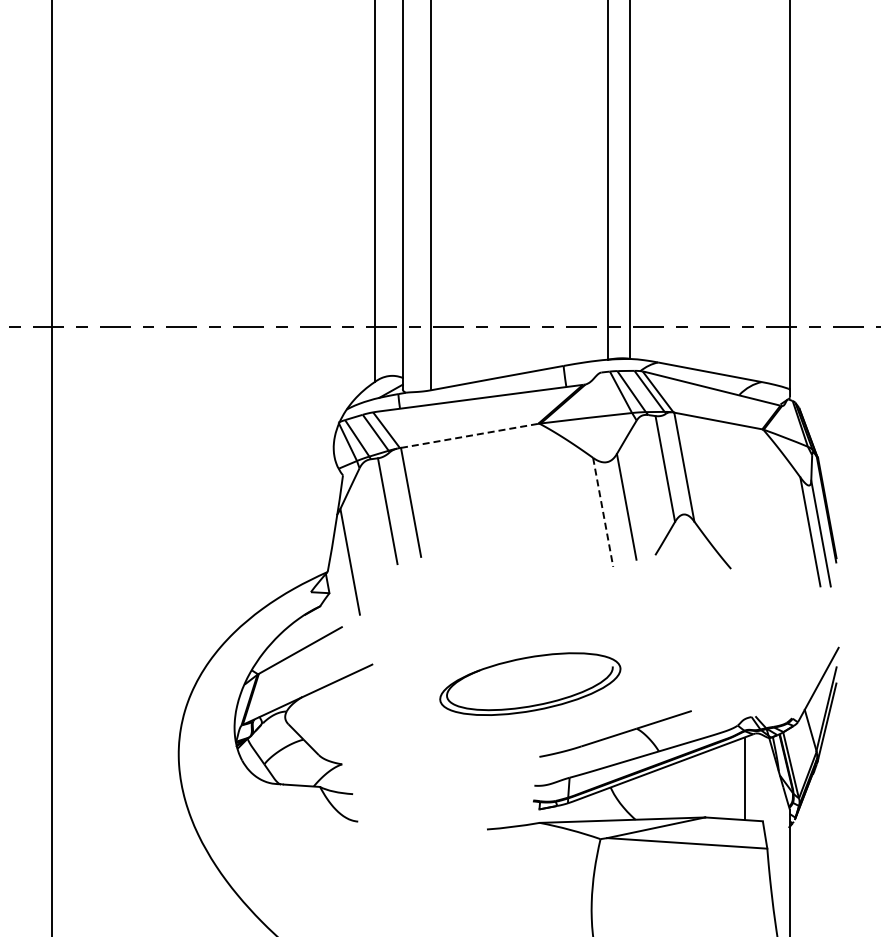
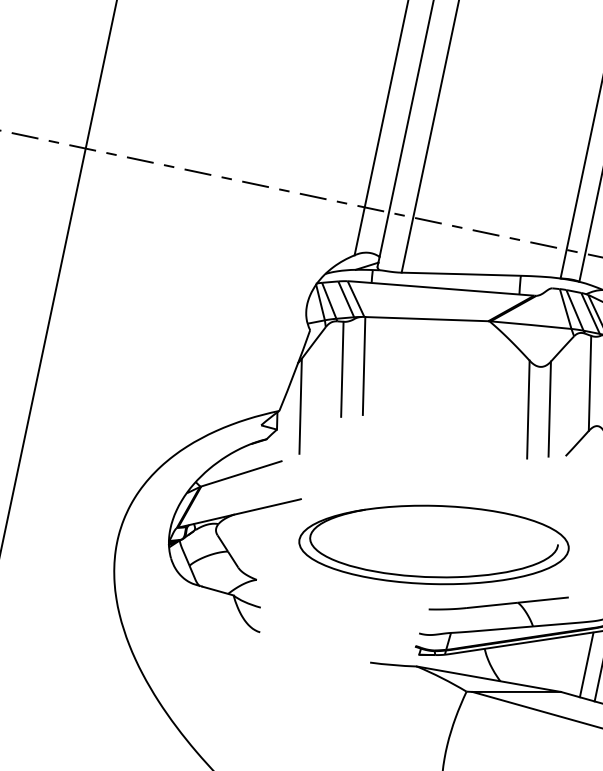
line: (469, 435) -> (426, 318), dashed -> solid
line: (603, 512) -> (528, 409), dashed -> solid
part: (530, 683) -> (434, 544), size x1.67
line: (727, 781) -> (586, 664), added

